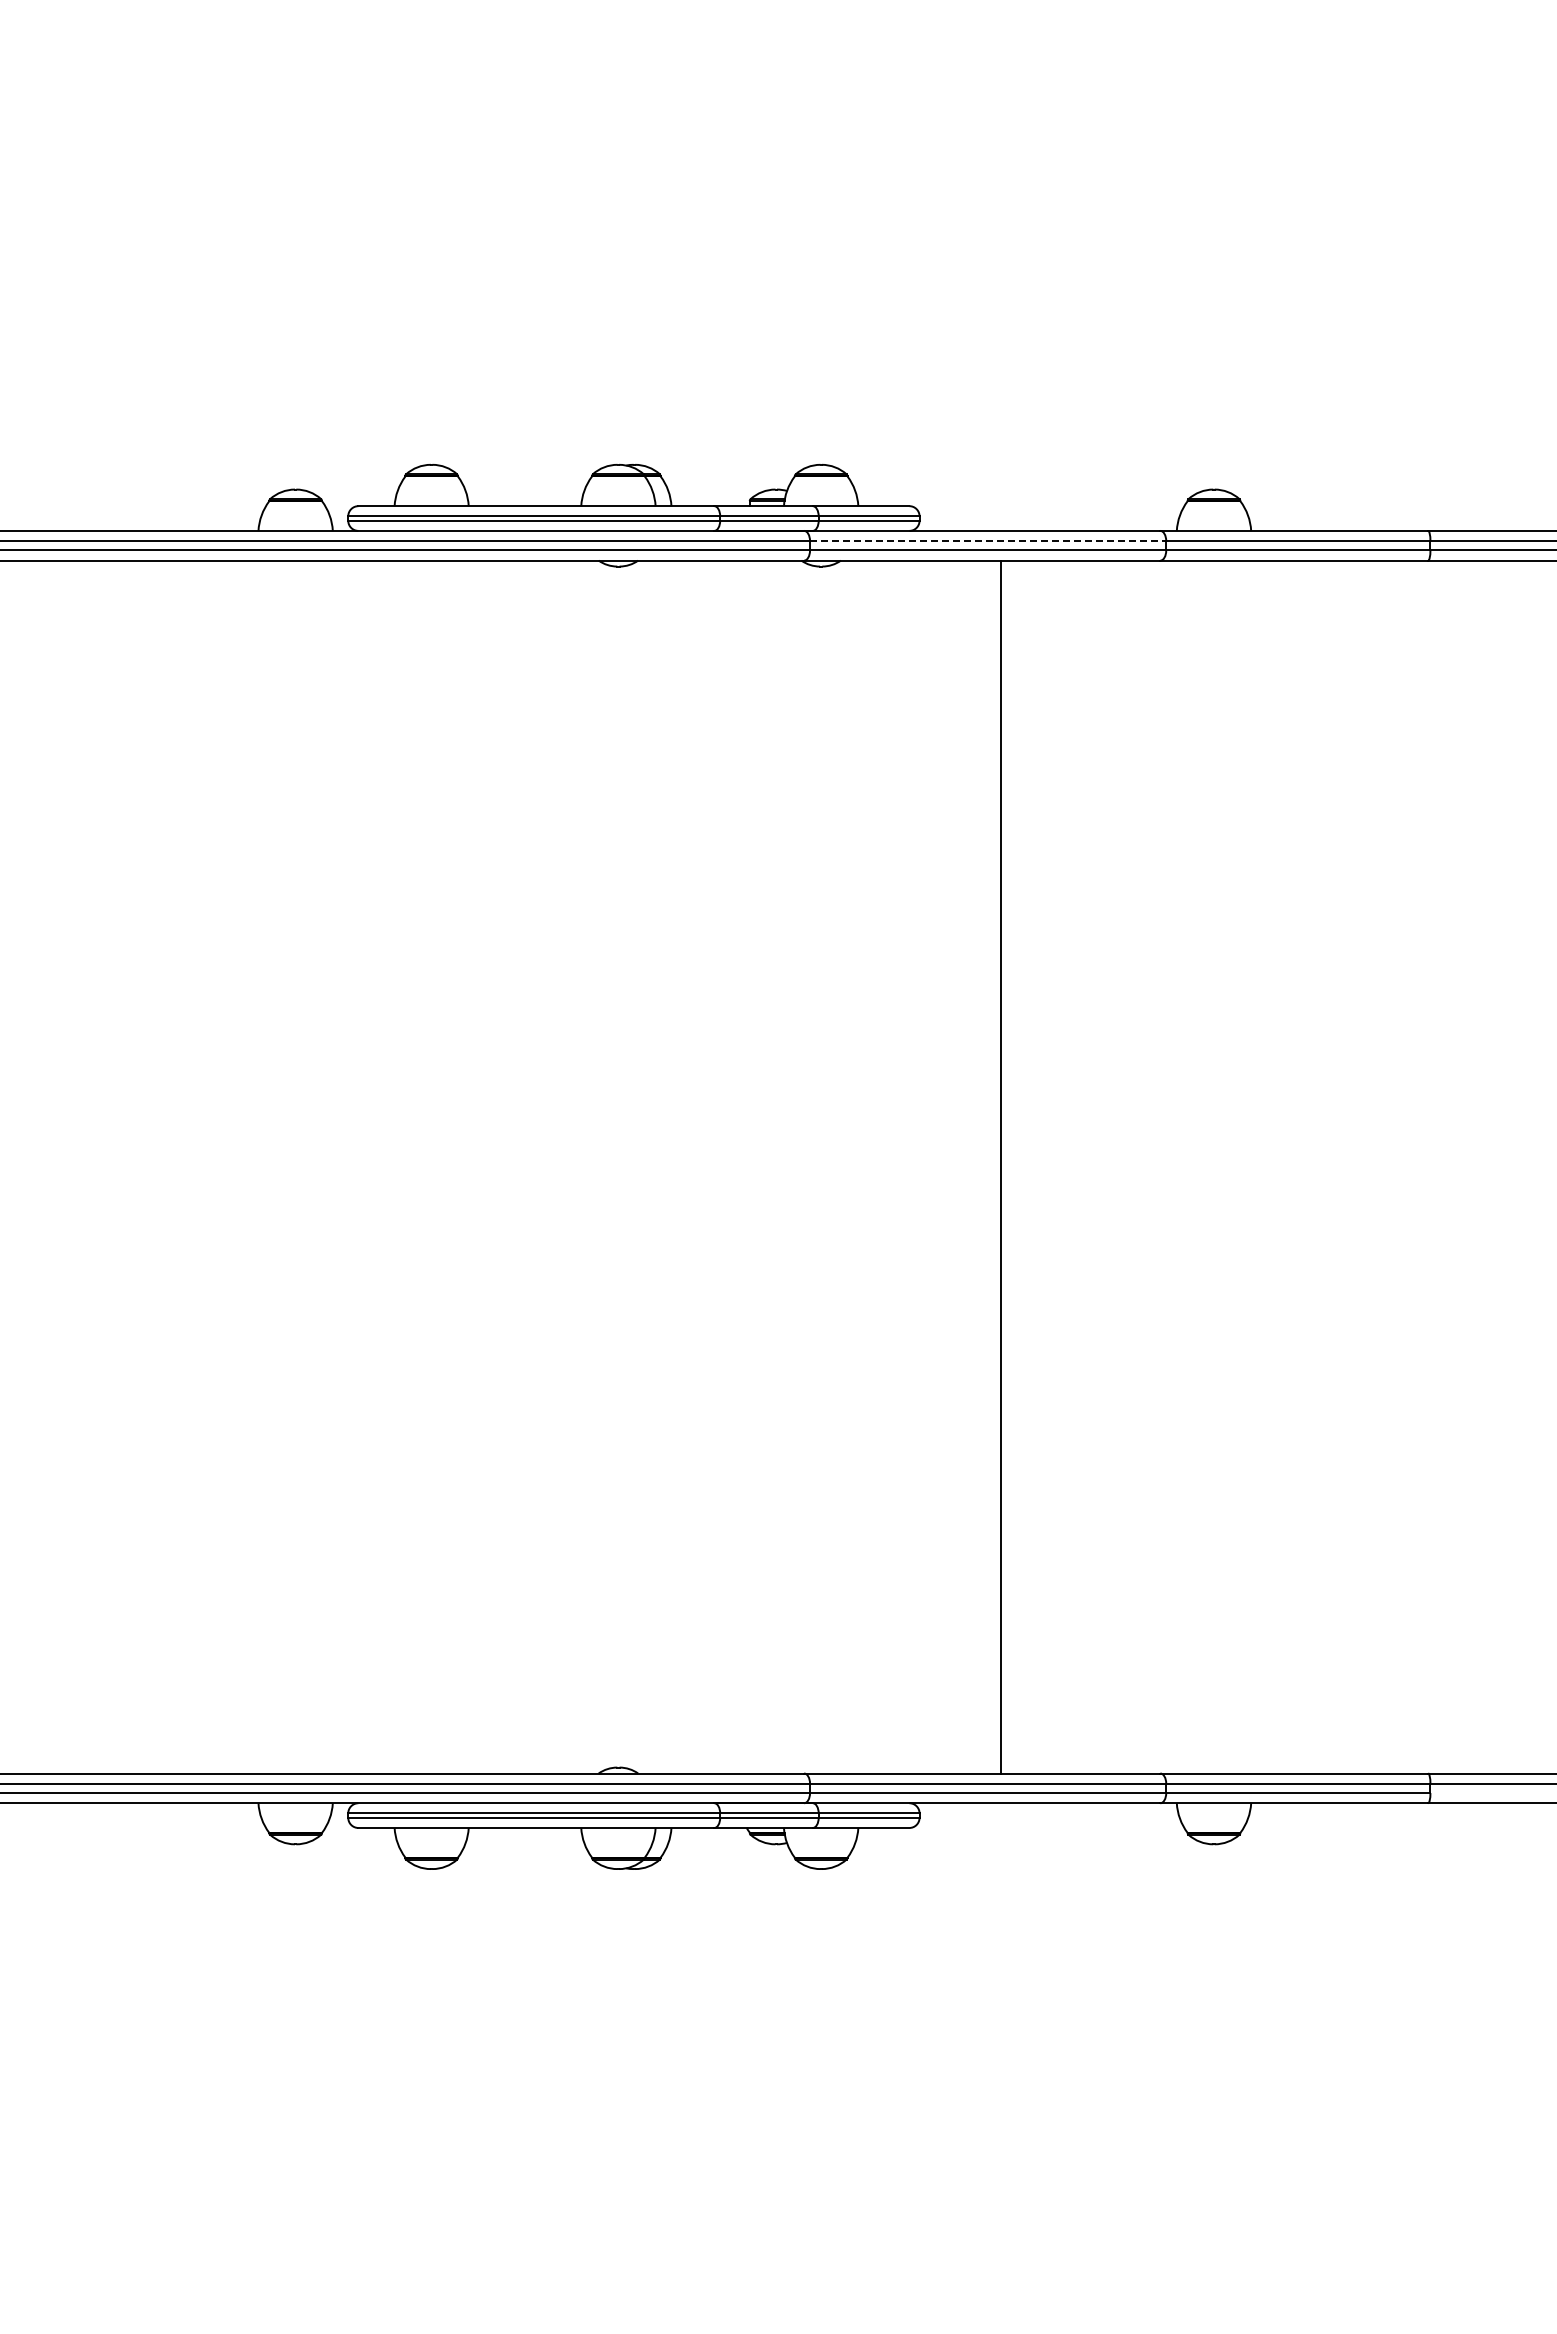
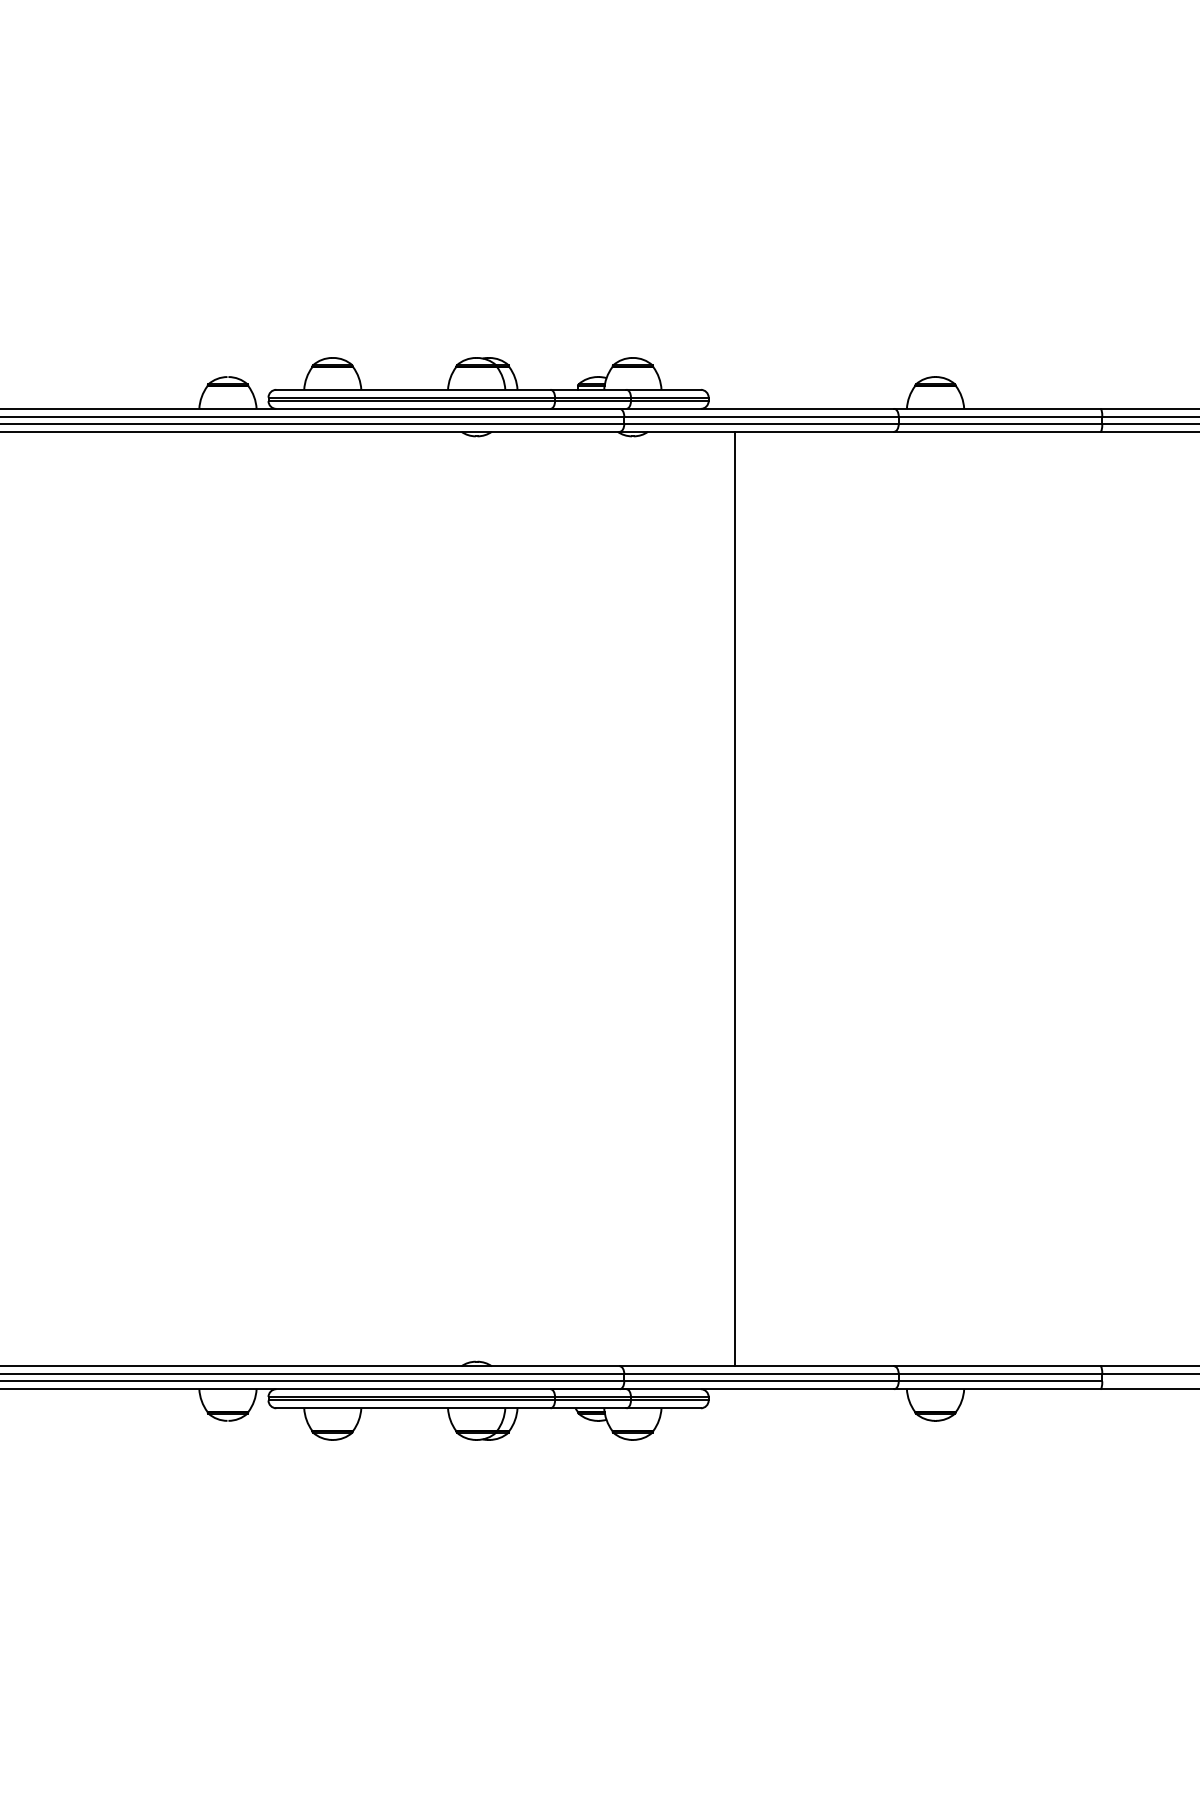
line: (988, 541) -> (761, 417), dashed -> solid
line: (1001, 1166) -> (734, 898), moved

